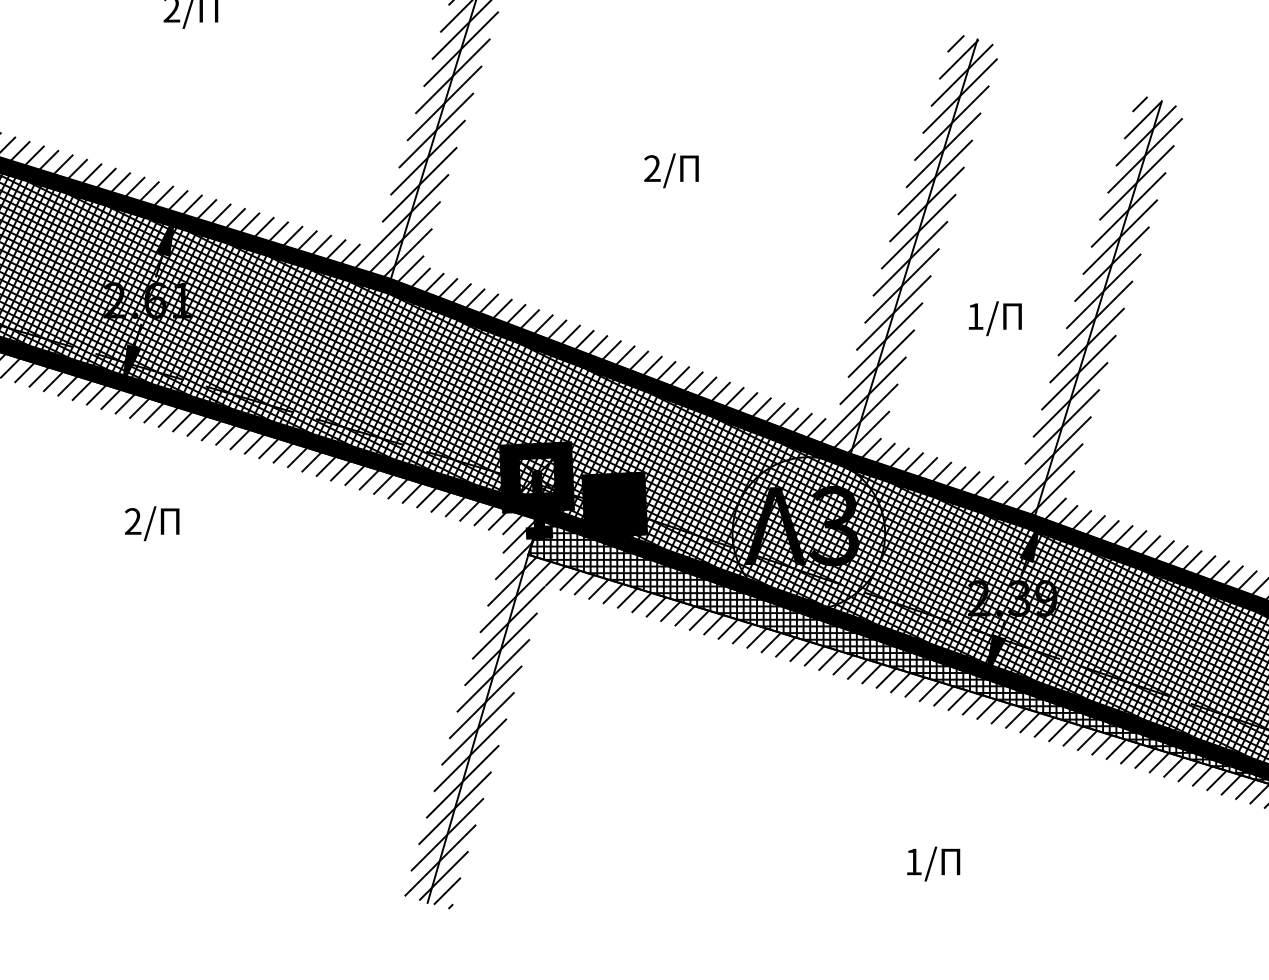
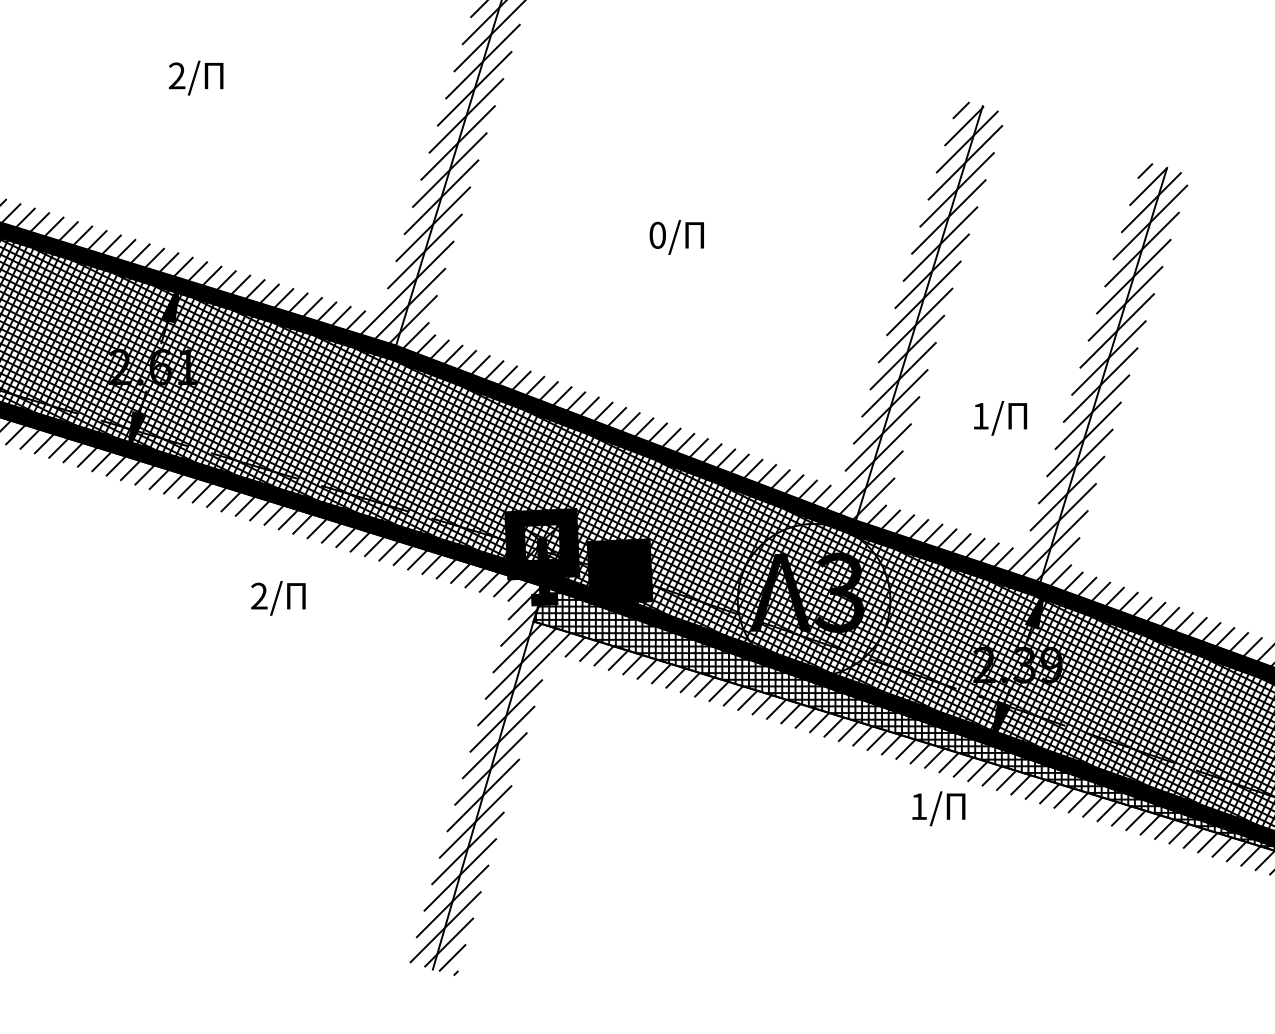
text: (652, 167) -> (657, 234), 2/ -> 0/
text: (995, 318) -> (1000, 418), moved
text: (152, 523) -> (278, 598), moved
text: (933, 863) -> (938, 808), moved

